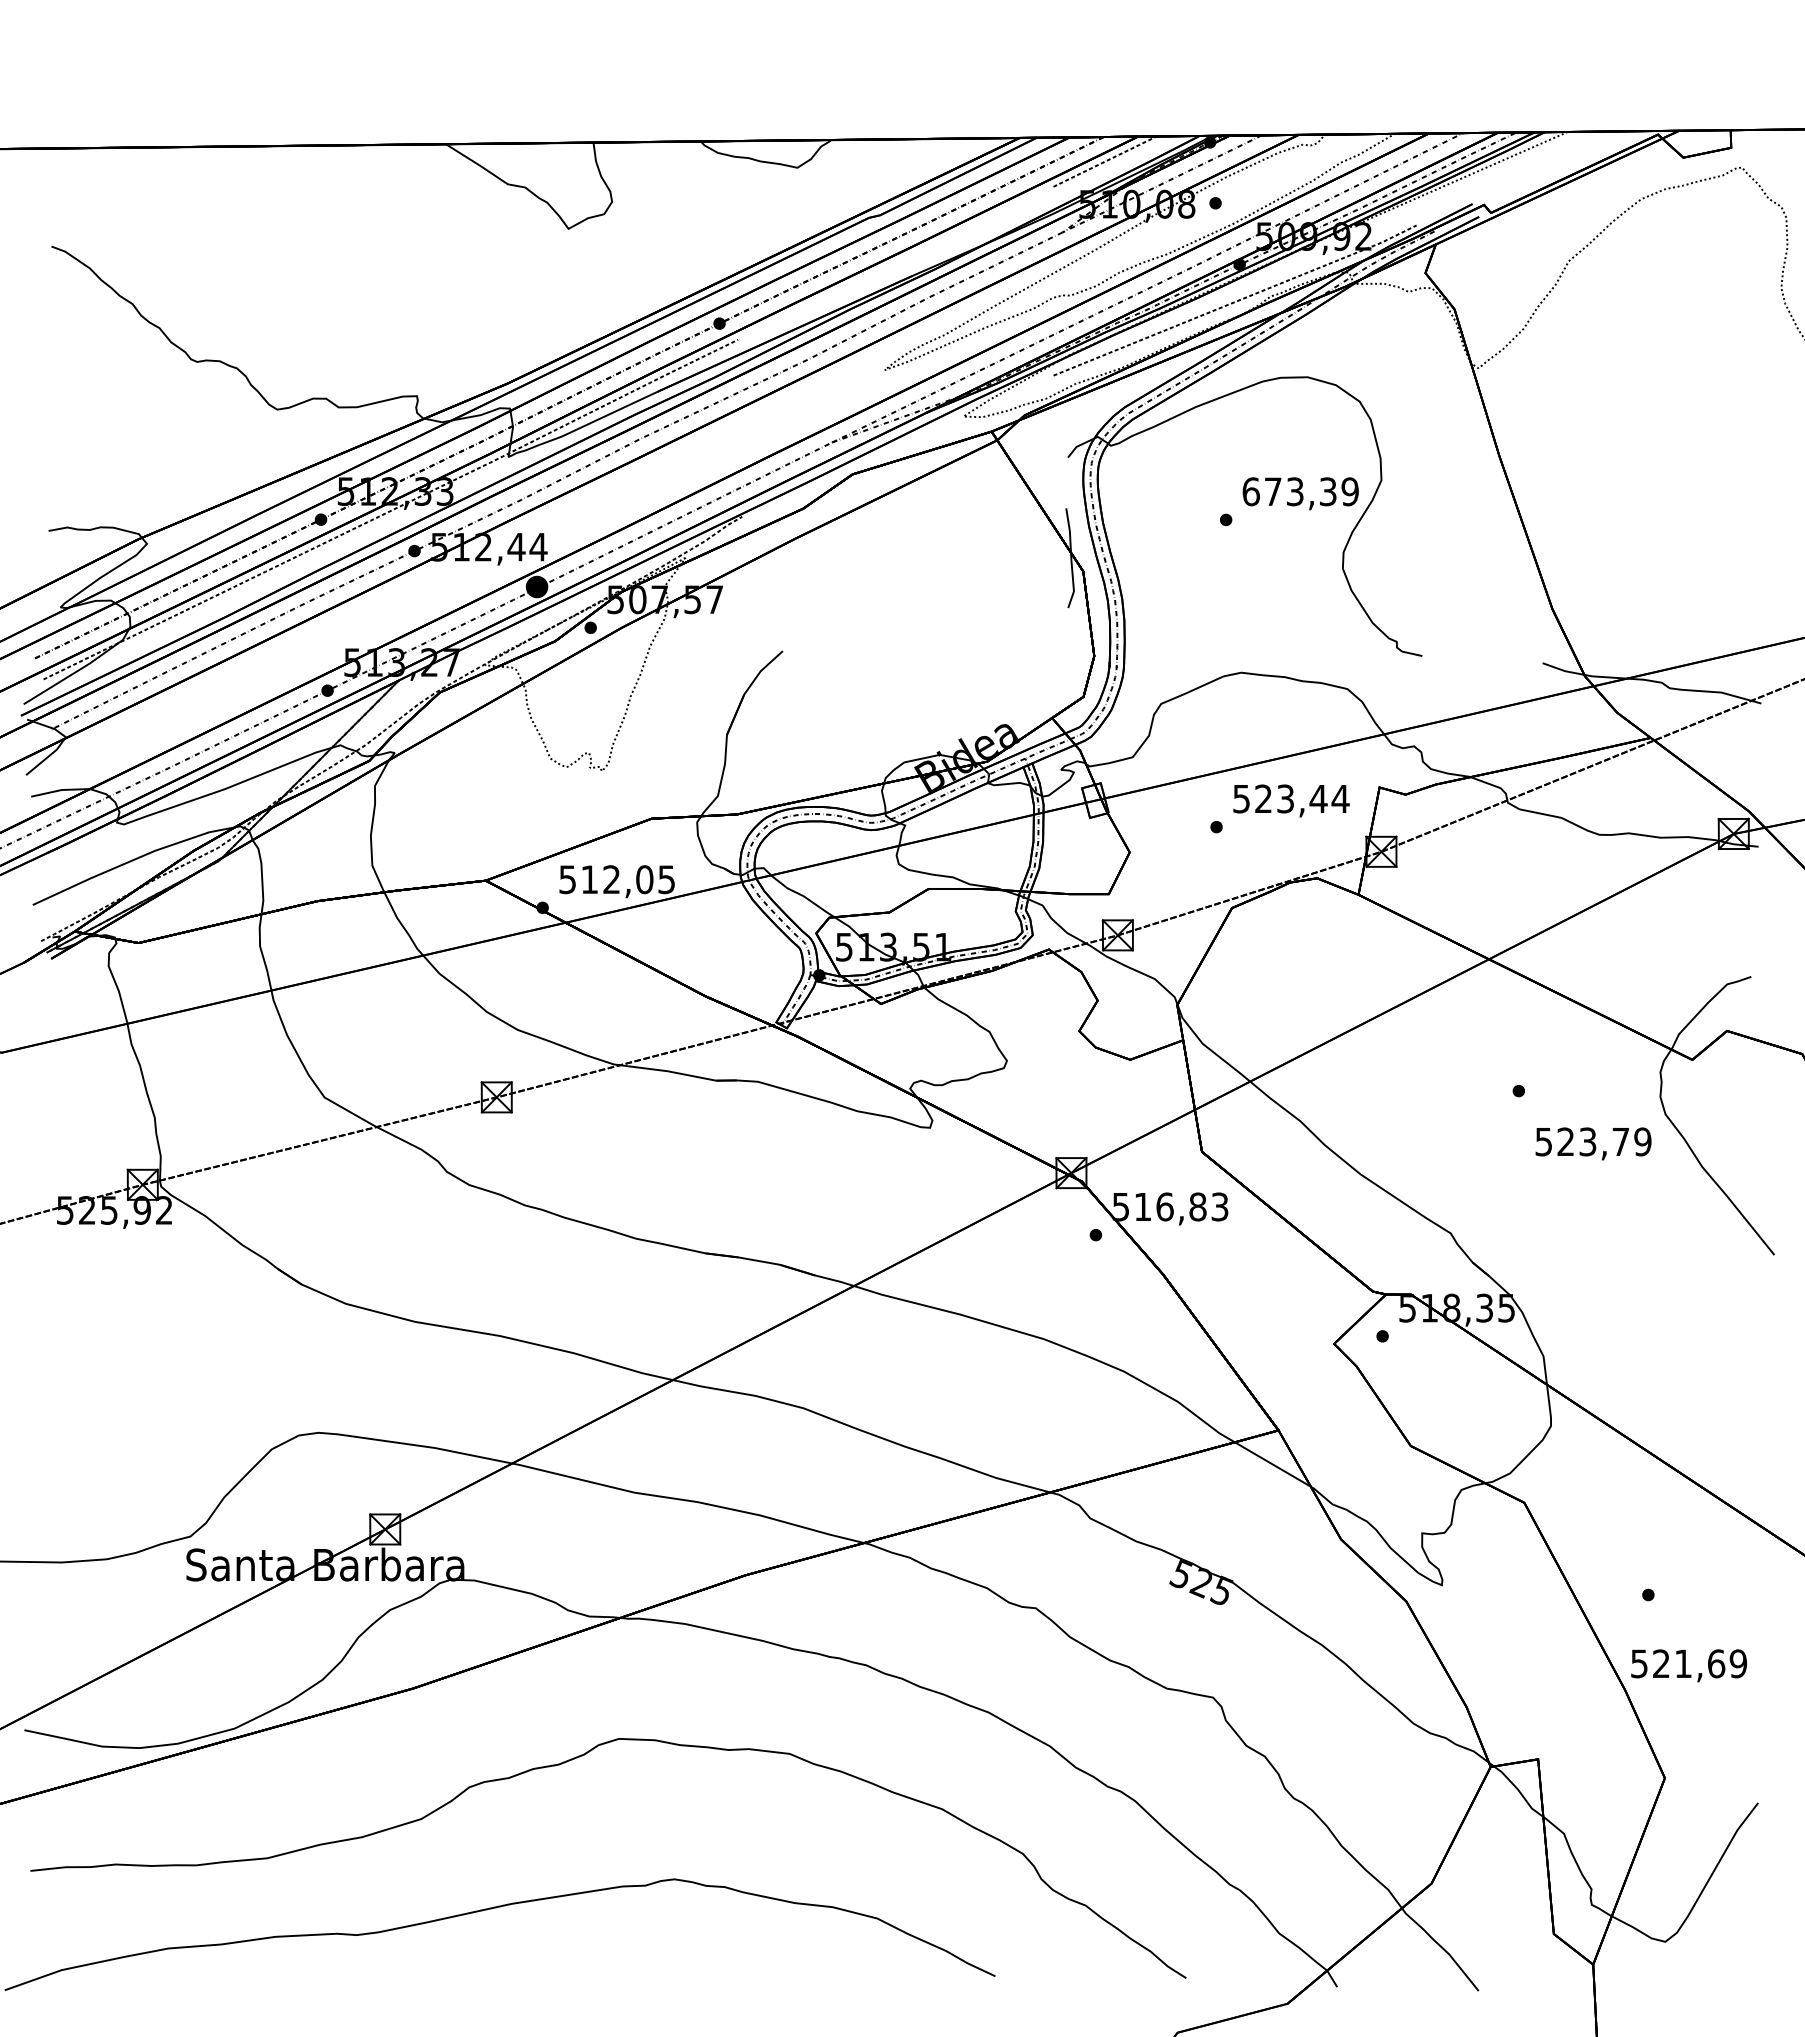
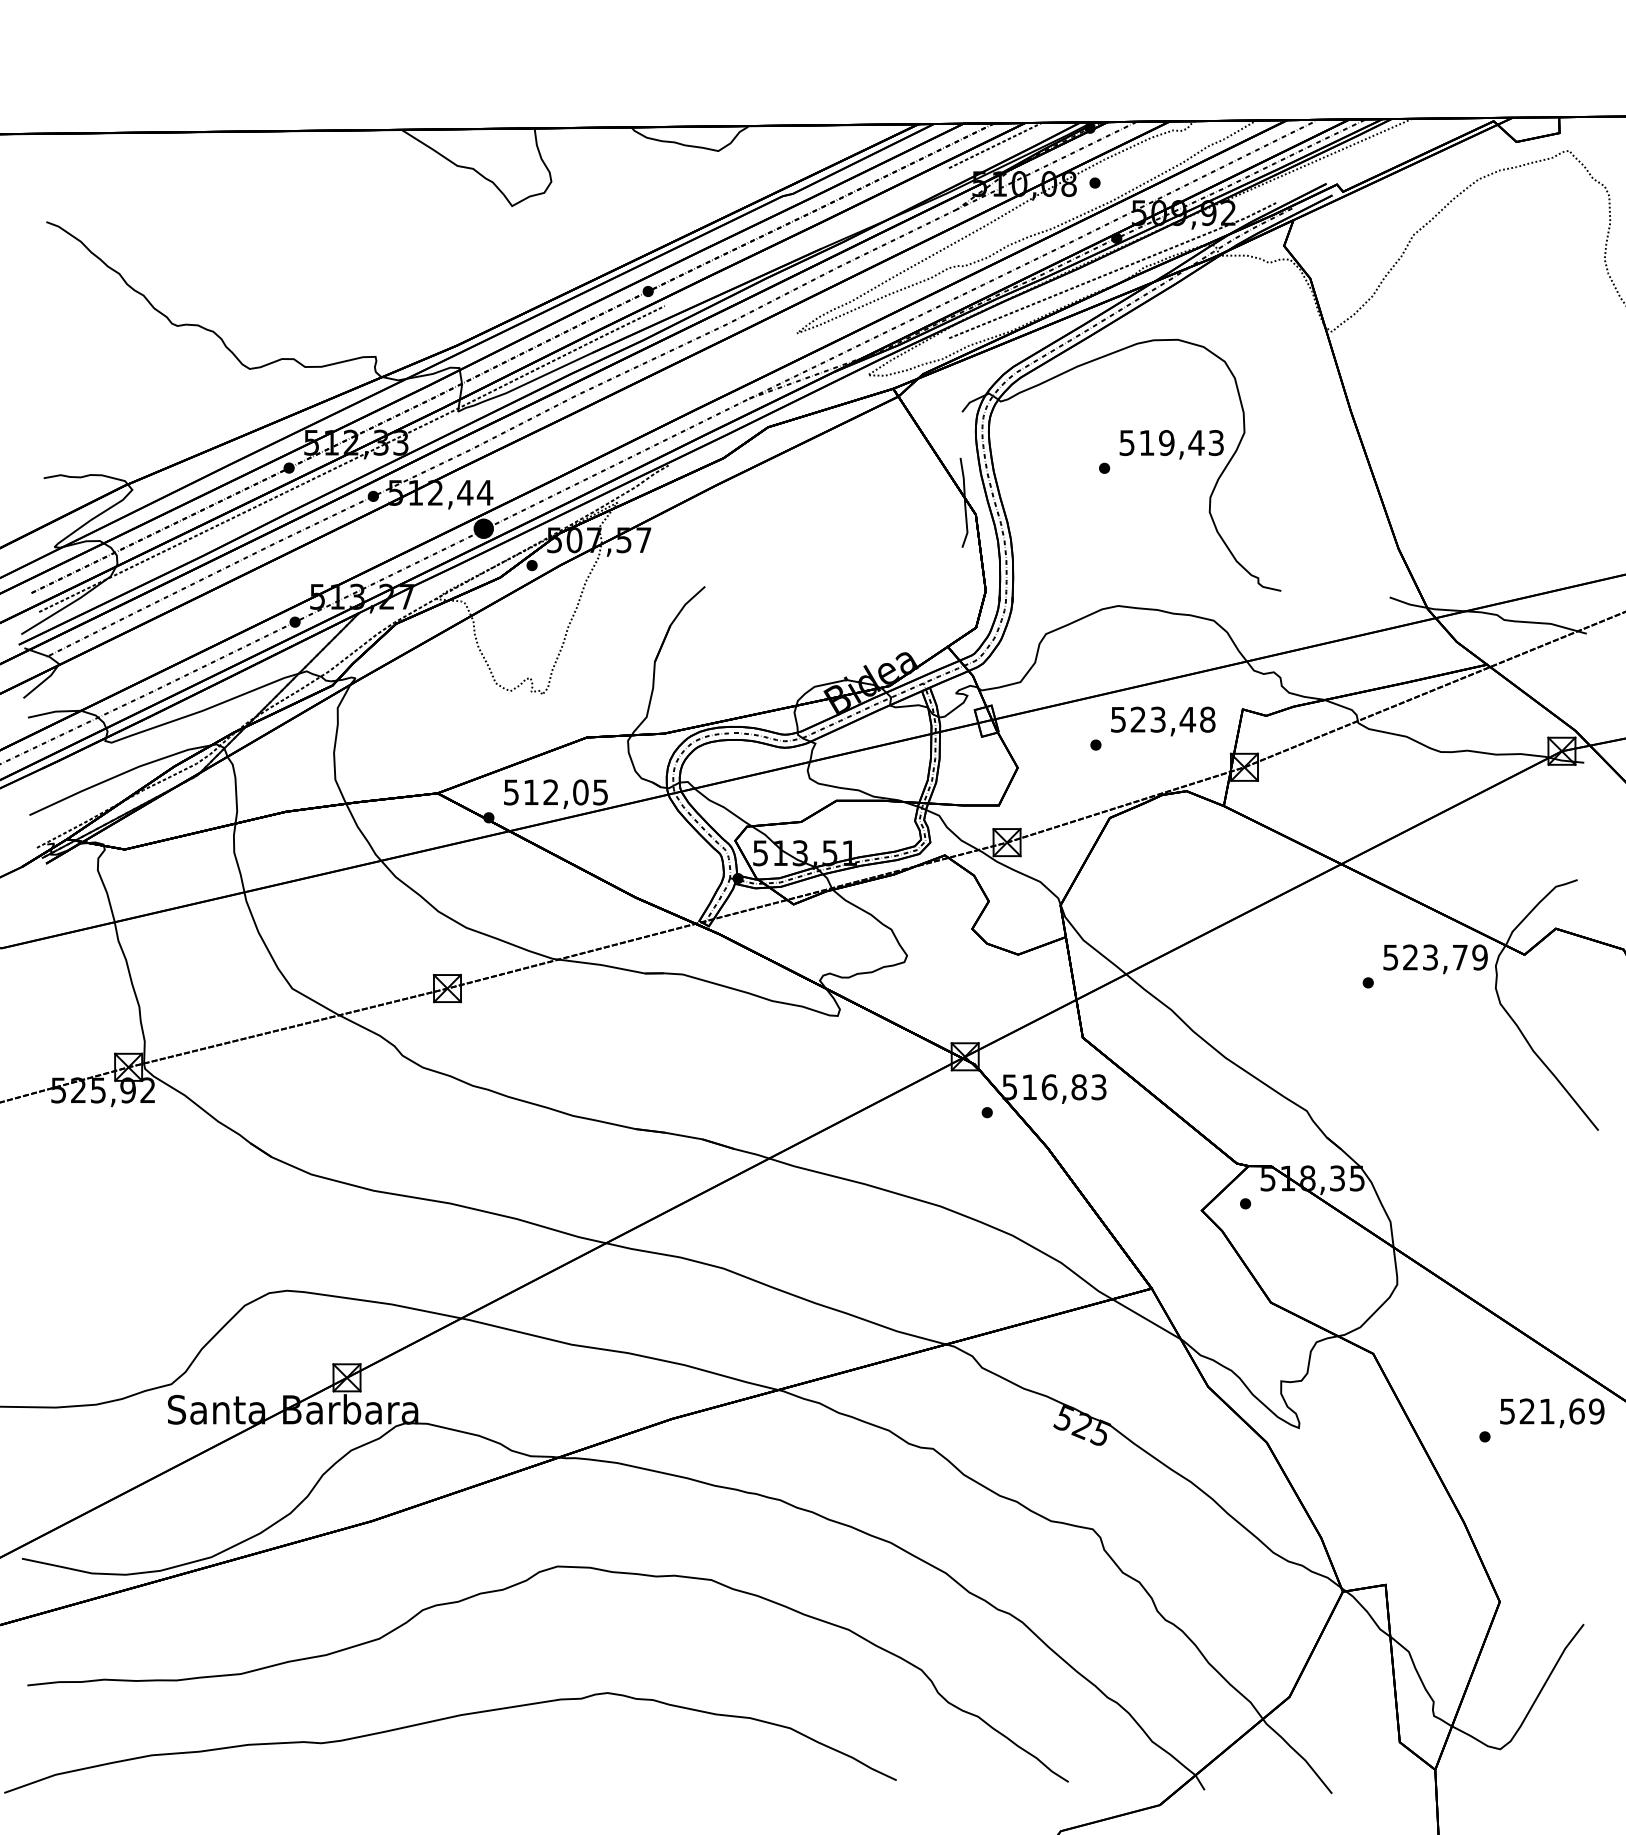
text: (1300, 491) -> (1171, 442), 673,39 -> 519,43
text: (1340, 798) -> (1207, 719), 523,44 -> 523,48
text: (1593, 1143) -> (1435, 958), moved
text: (1689, 1665) -> (1552, 1412), moved

